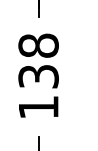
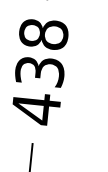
text: (38, 107) -> (36, 108), 138 -> 438

